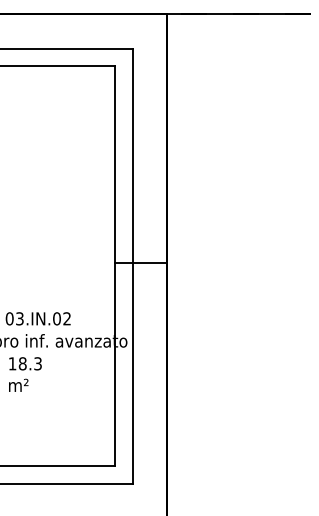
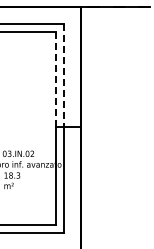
line: (133, 156) -> (64, 75), solid -> dashed
line: (114, 162) -> (55, 78), solid -> dashed

